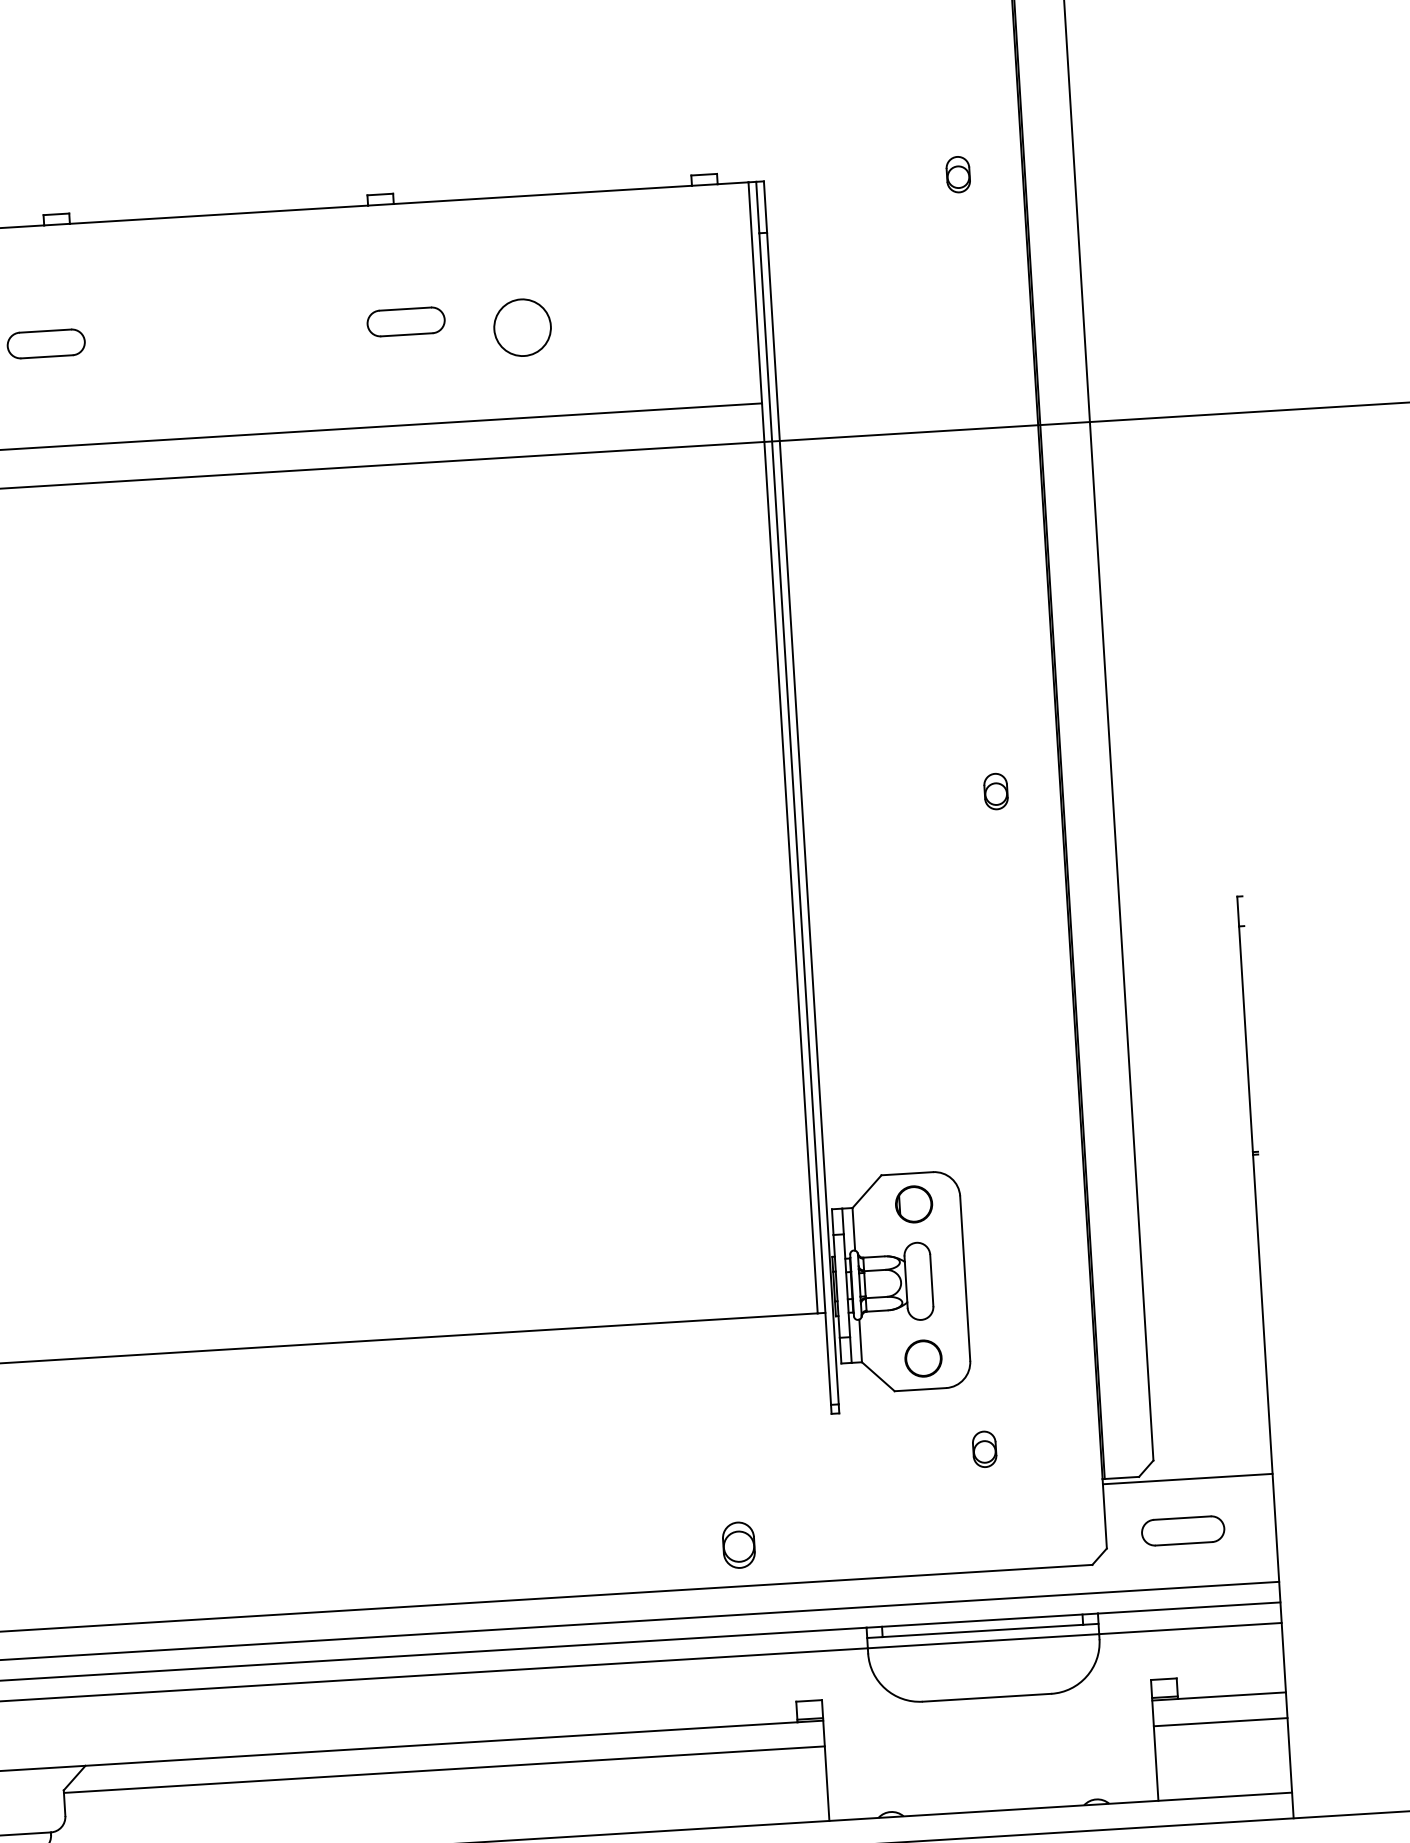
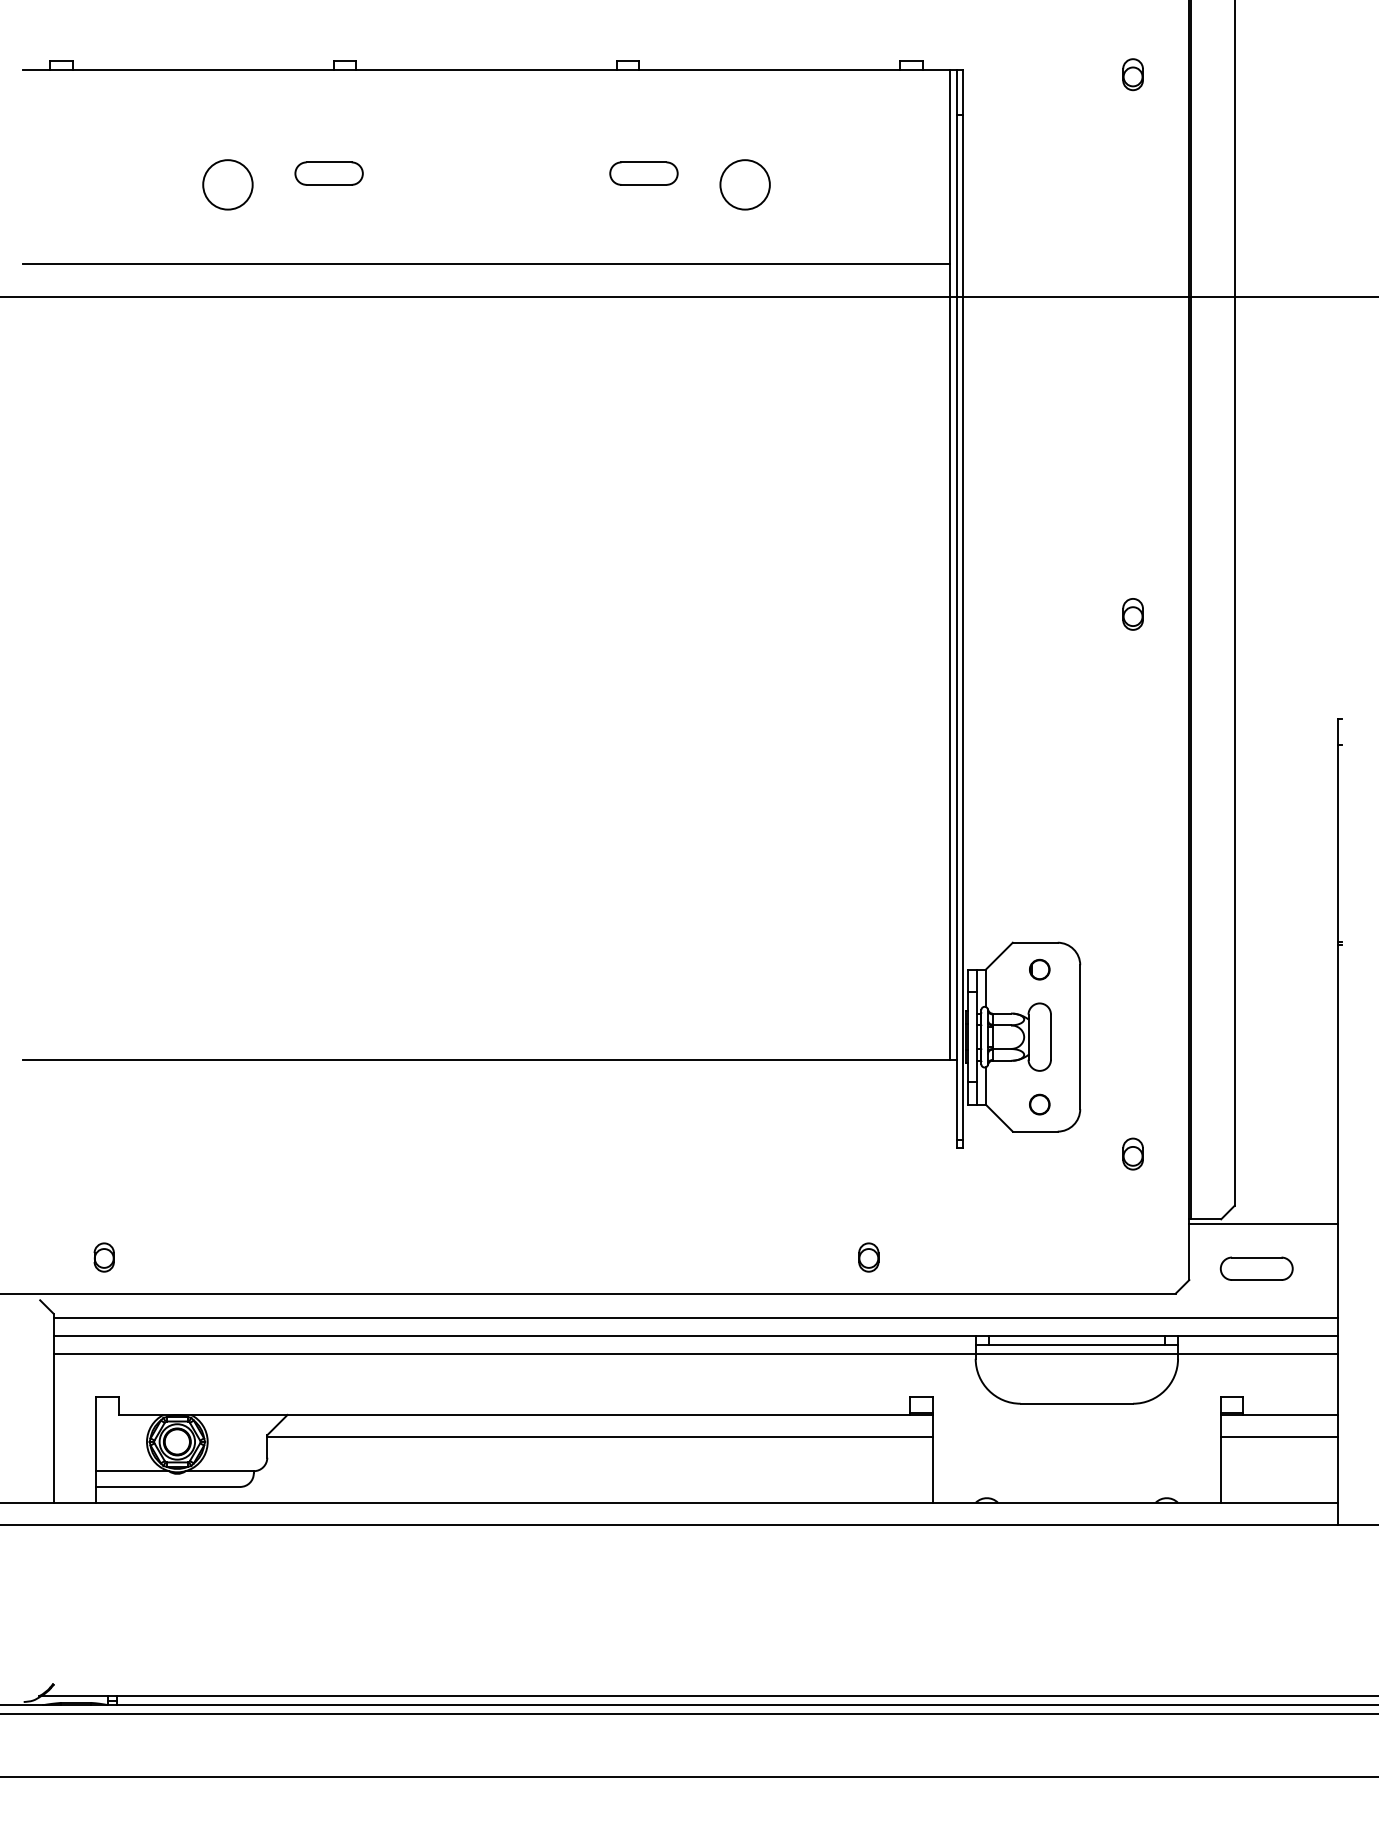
part: (913, 1204) -> (1039, 969), size x0.62
part: (923, 1358) -> (1039, 1104), size x0.62
part: (983, 1448) -> (1132, 1153), moved
part: (738, 1545) -> (868, 1257), size x0.71

